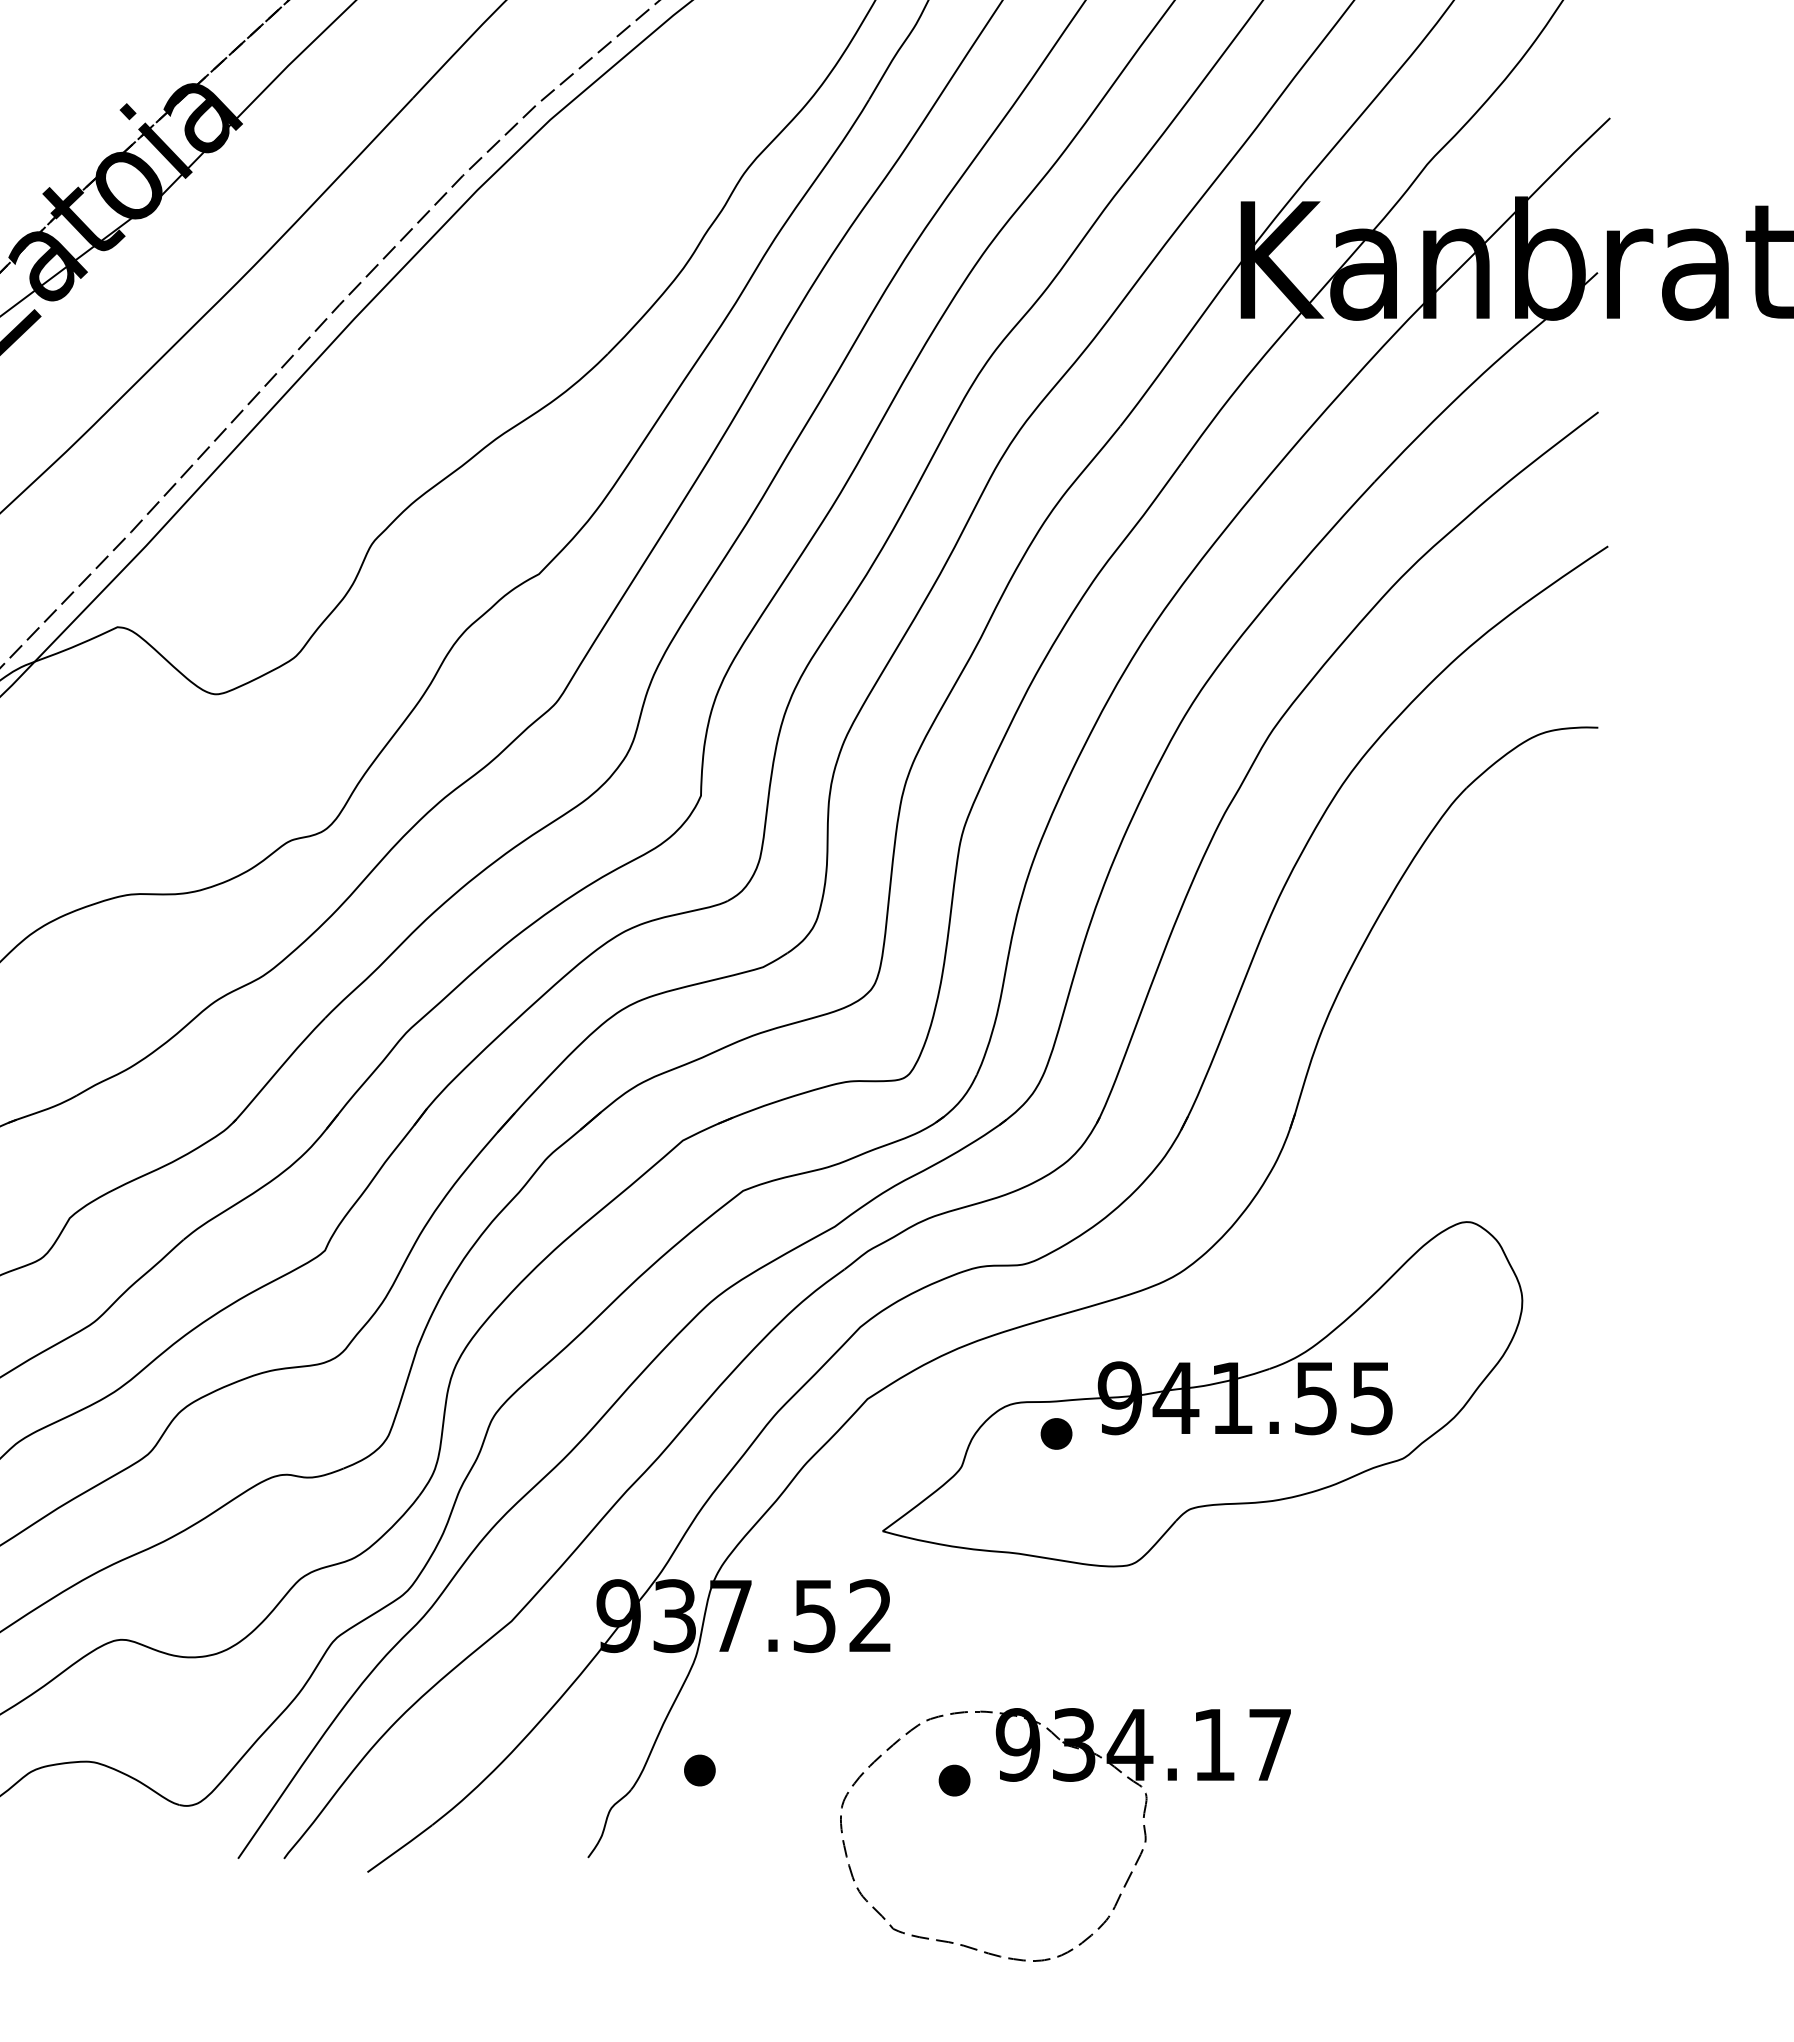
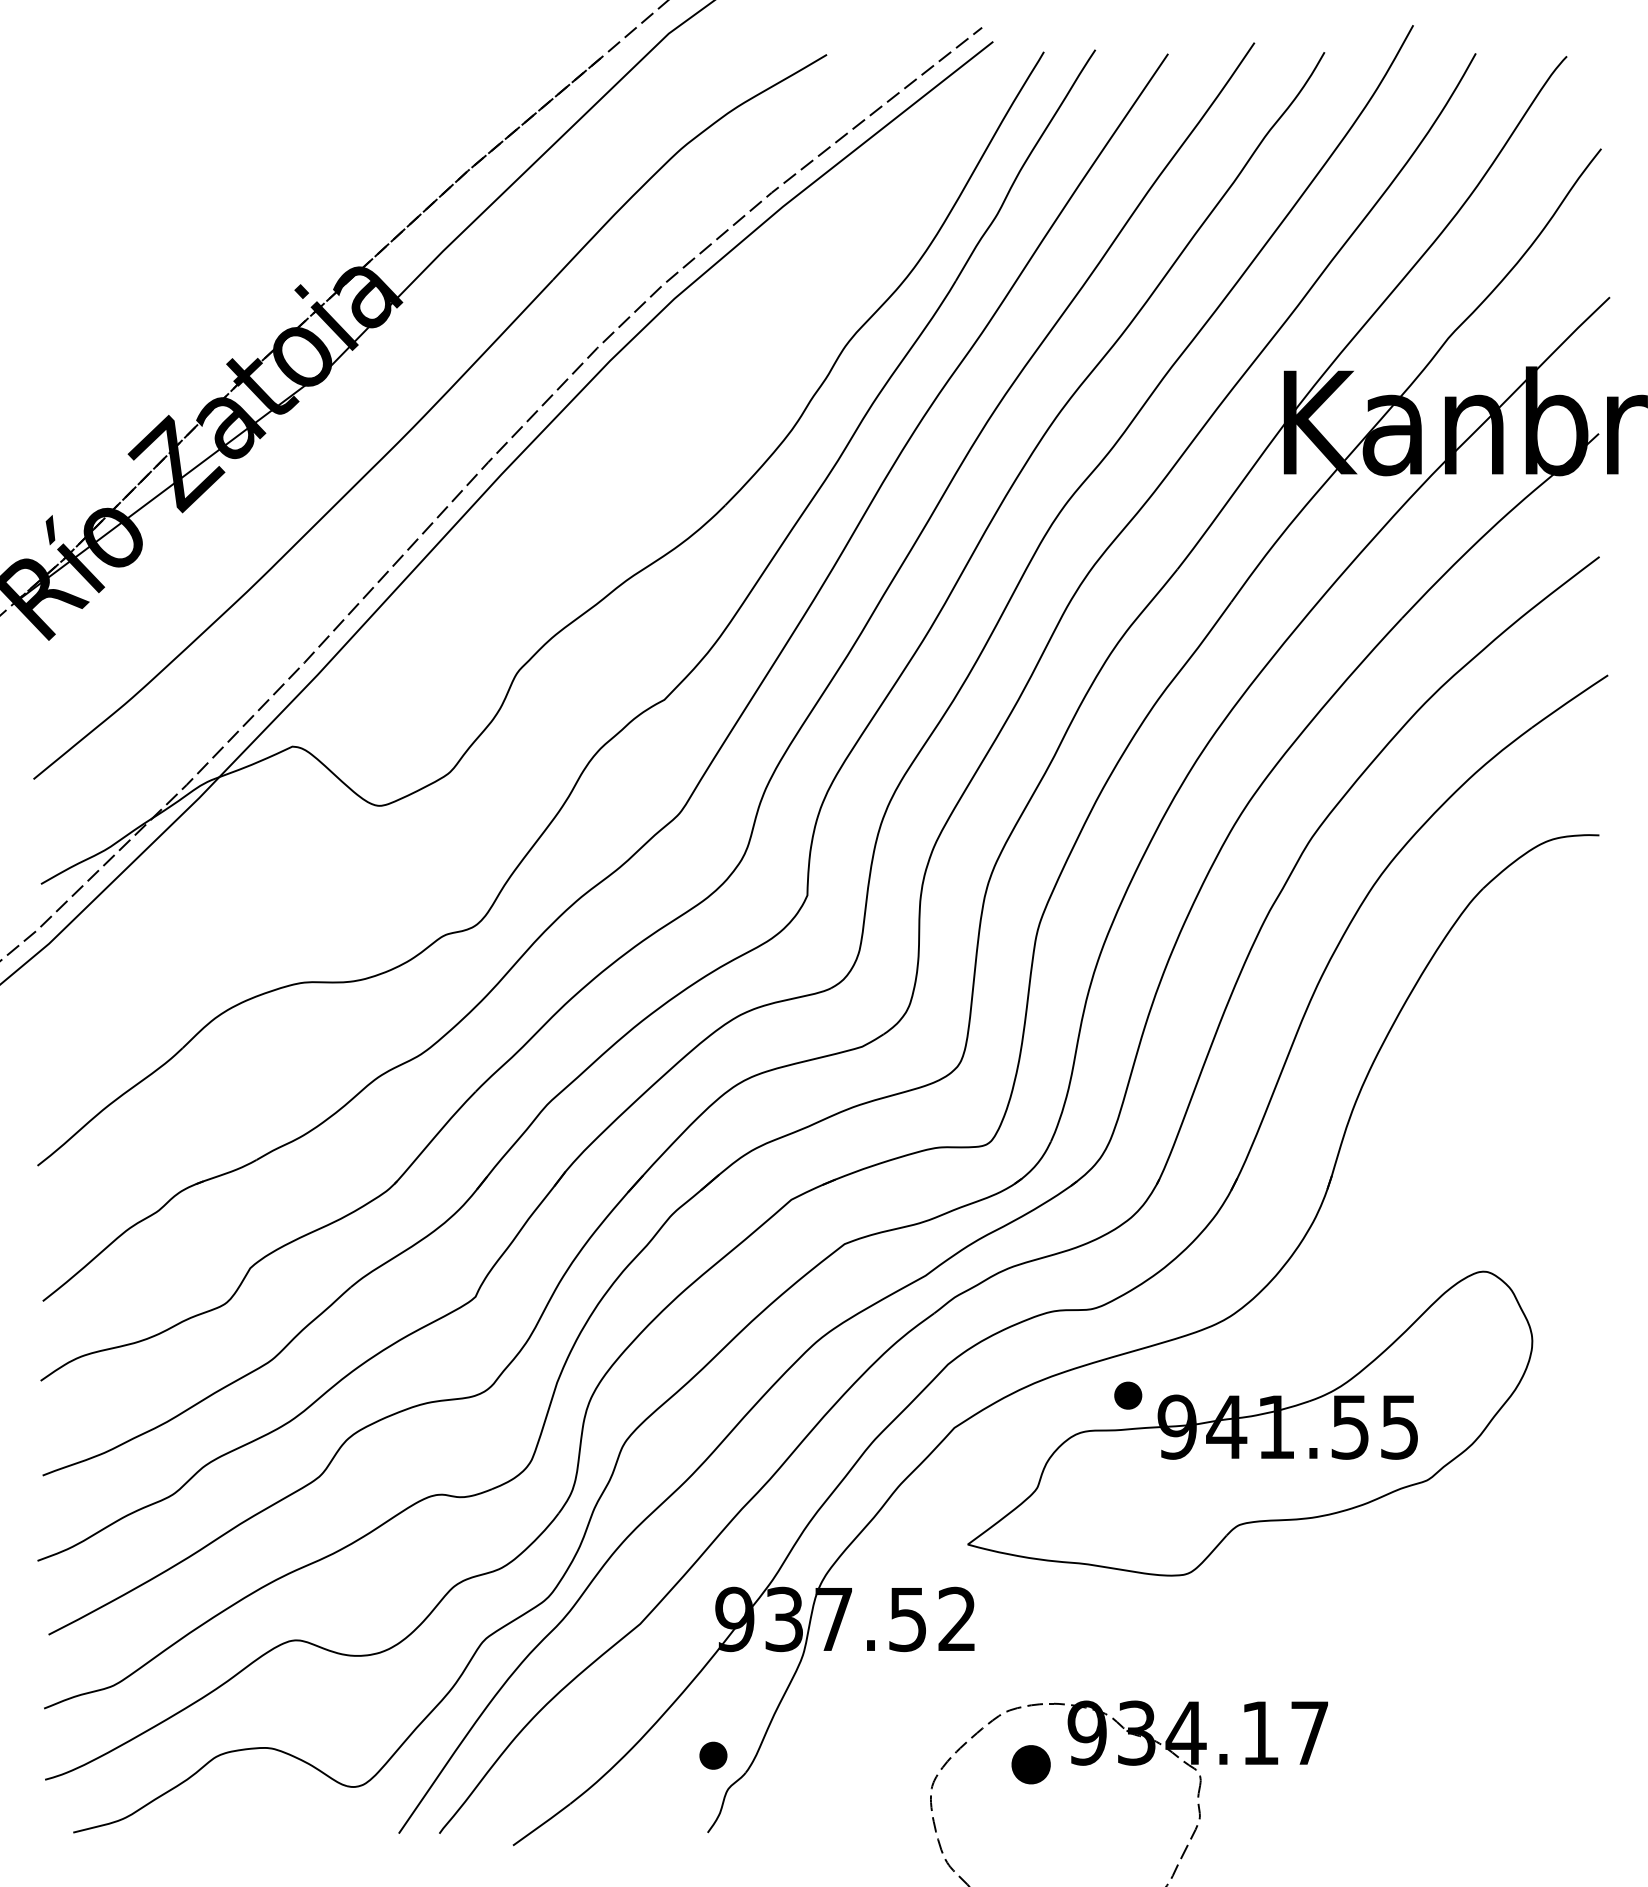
part: (1056, 1433) -> (1128, 1395), moved
part: (699, 1770) -> (713, 1755), moved
part: (954, 1780) -> (1031, 1764), size x1.4

